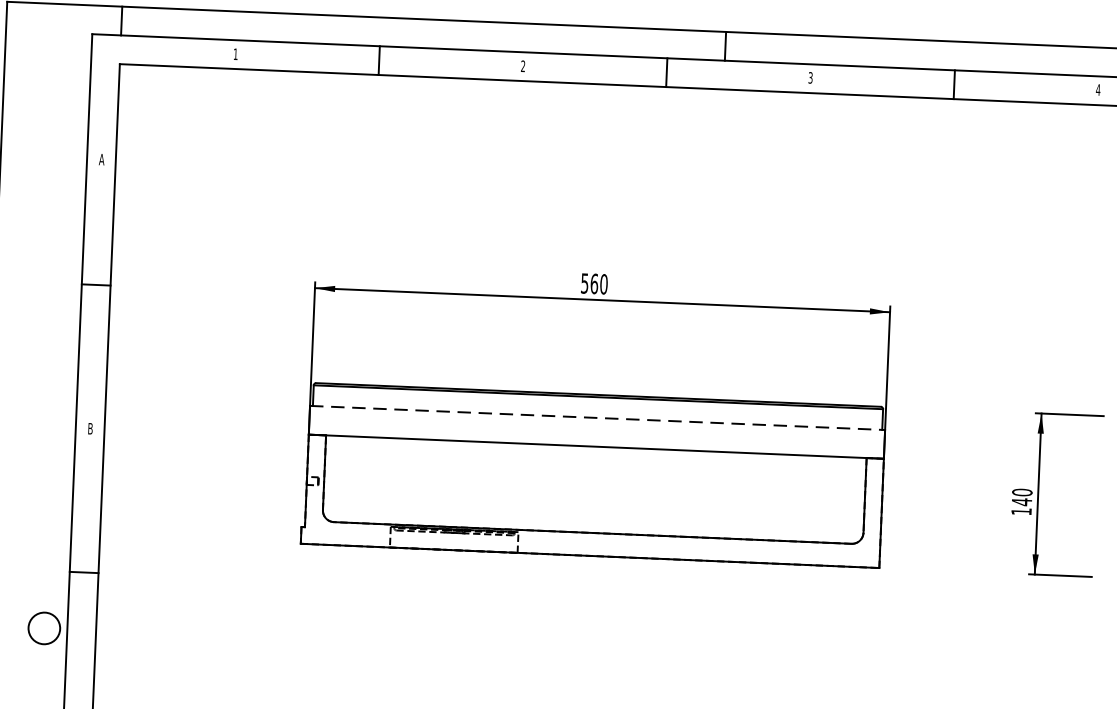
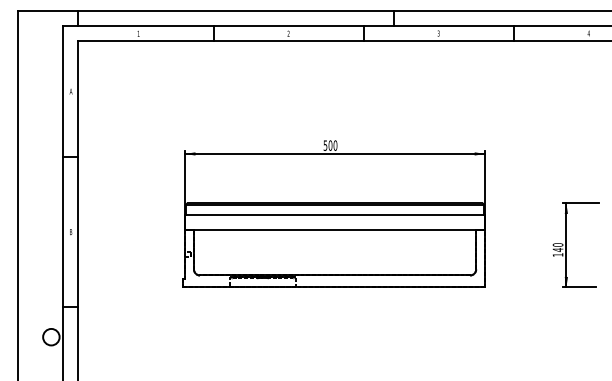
text: (594, 283) -> (330, 145), 560 -> 500
line: (598, 418) -> (335, 215), dashed -> solid

